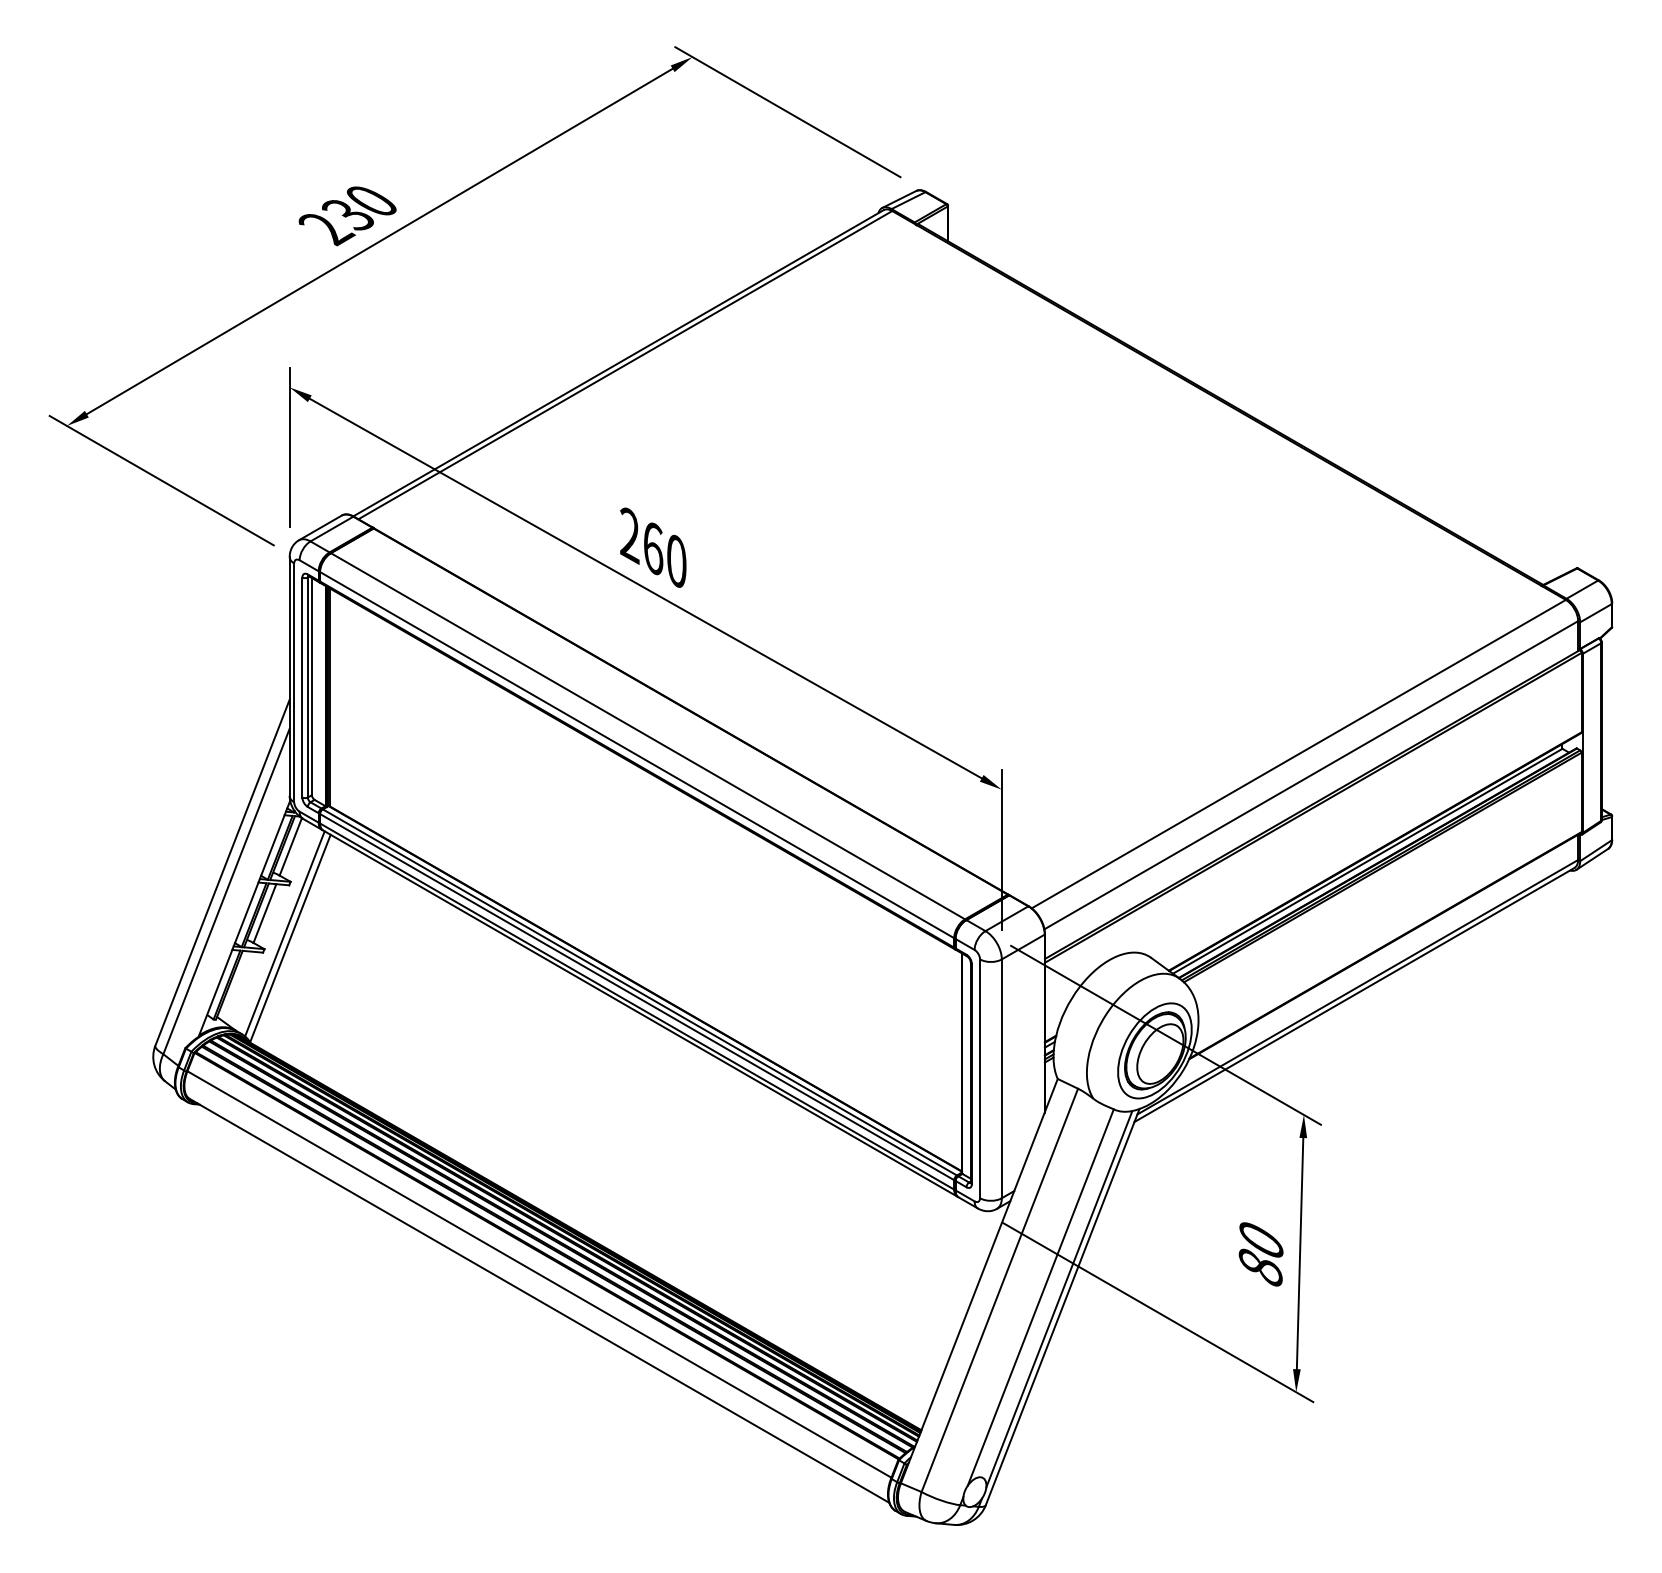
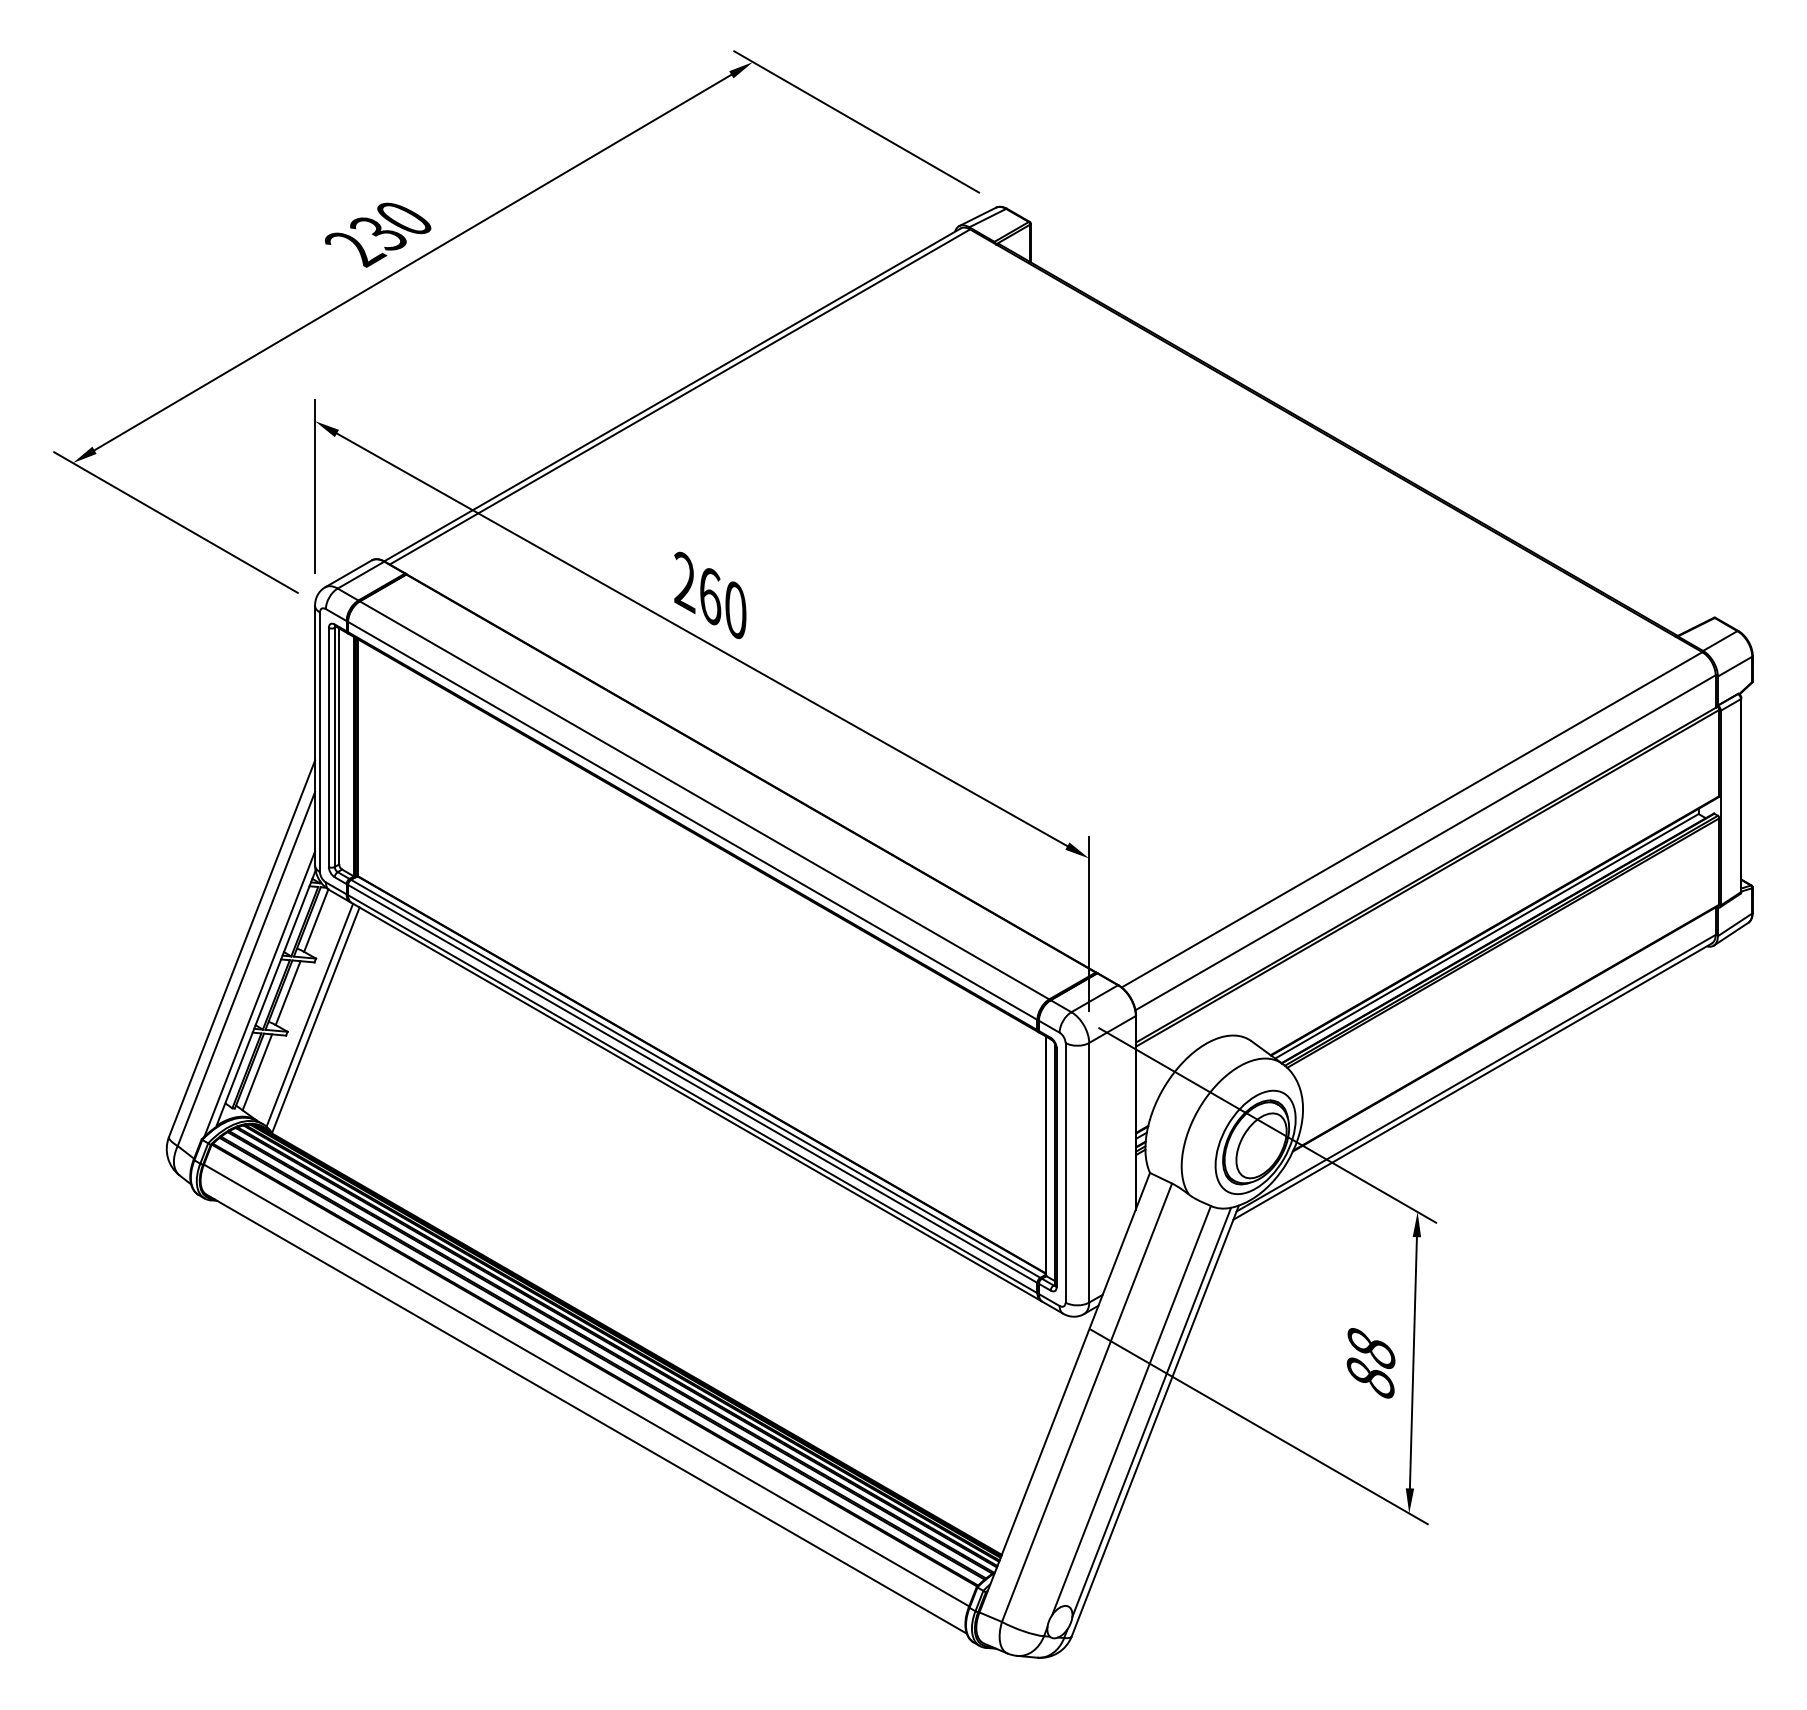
line: (238, 913) -> (259, 993), added
line: (236, 986) -> (257, 1072), added
text: (1261, 1240) -> (1371, 1348), 80 -> 88

